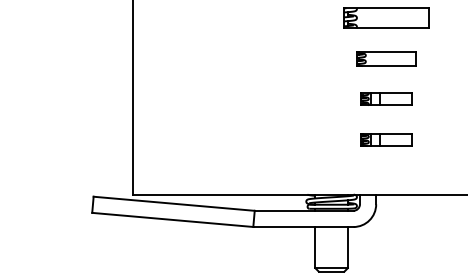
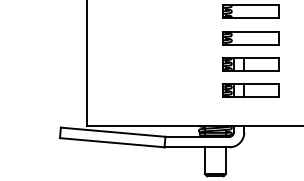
part: (385, 59) -> (250, 38), size x1.43
part: (385, 99) -> (250, 64), size x1.67
part: (385, 139) -> (250, 90), size x1.67

